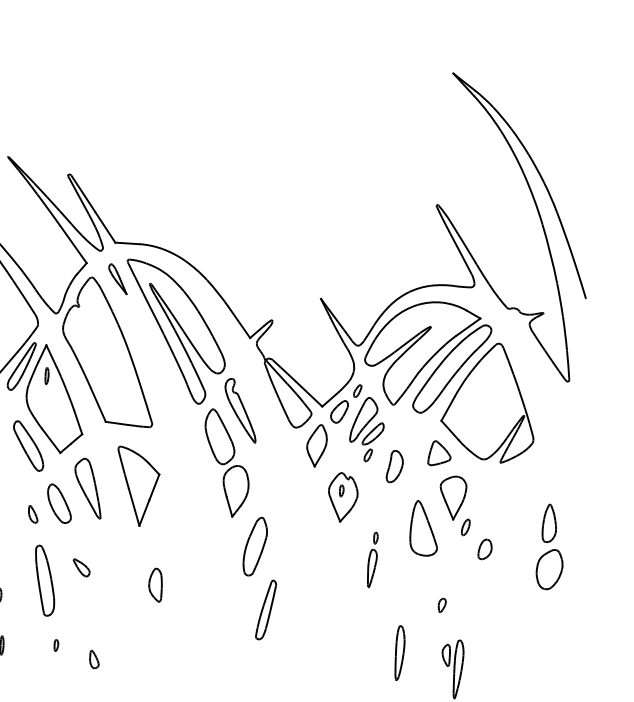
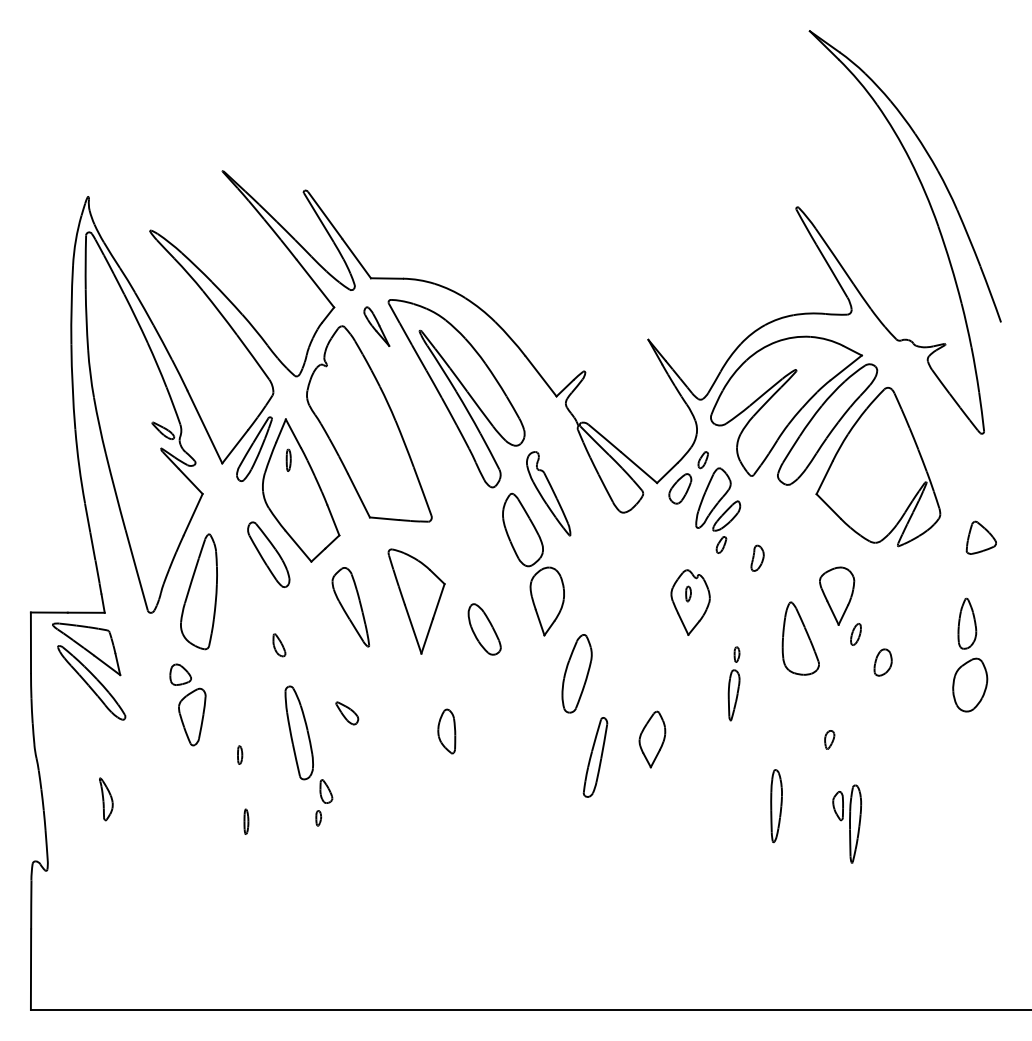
part: (316, 445) -> (652, 739), moved
part: (439, 453) -> (980, 537), moved
part: (394, 466) -> (757, 558), size x0.6
part: (59, 503) -> (484, 629), moved
part: (94, 659) -> (326, 791), moved

